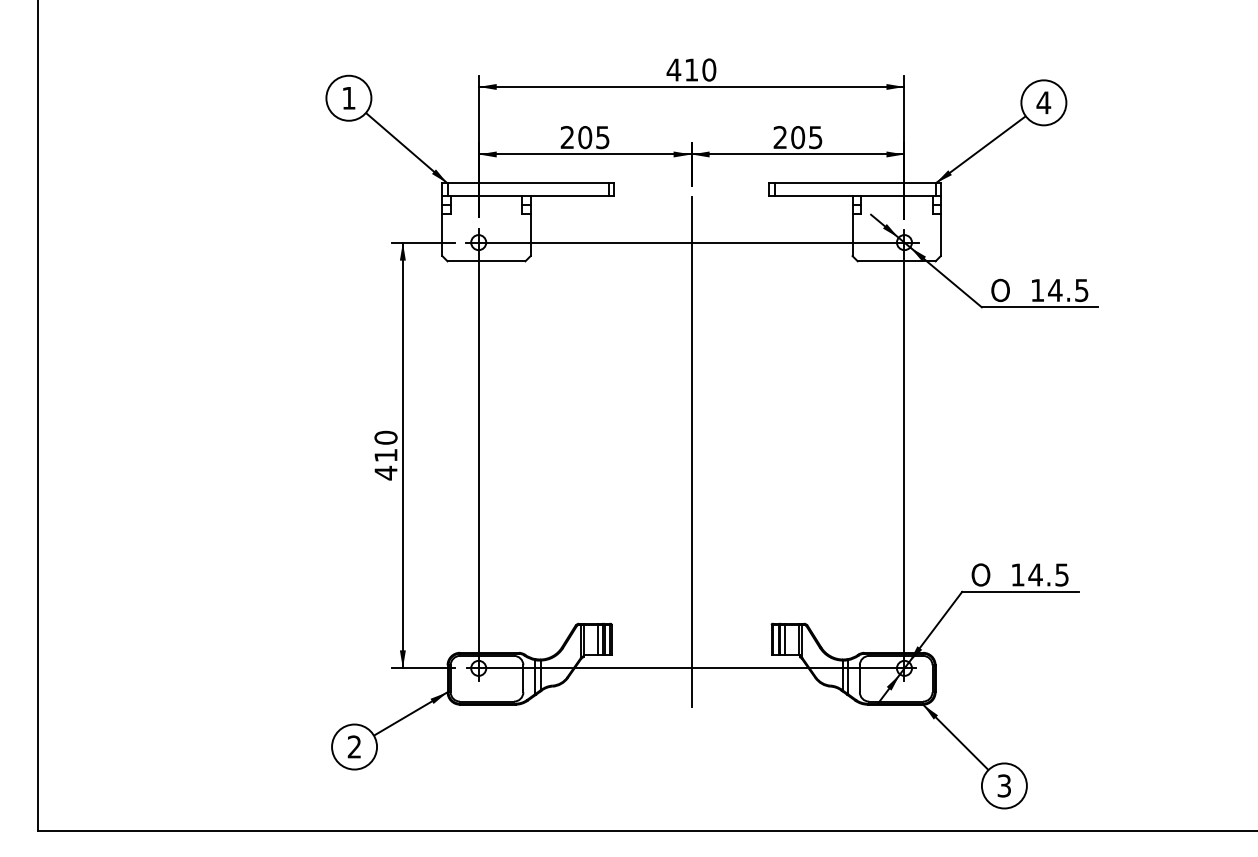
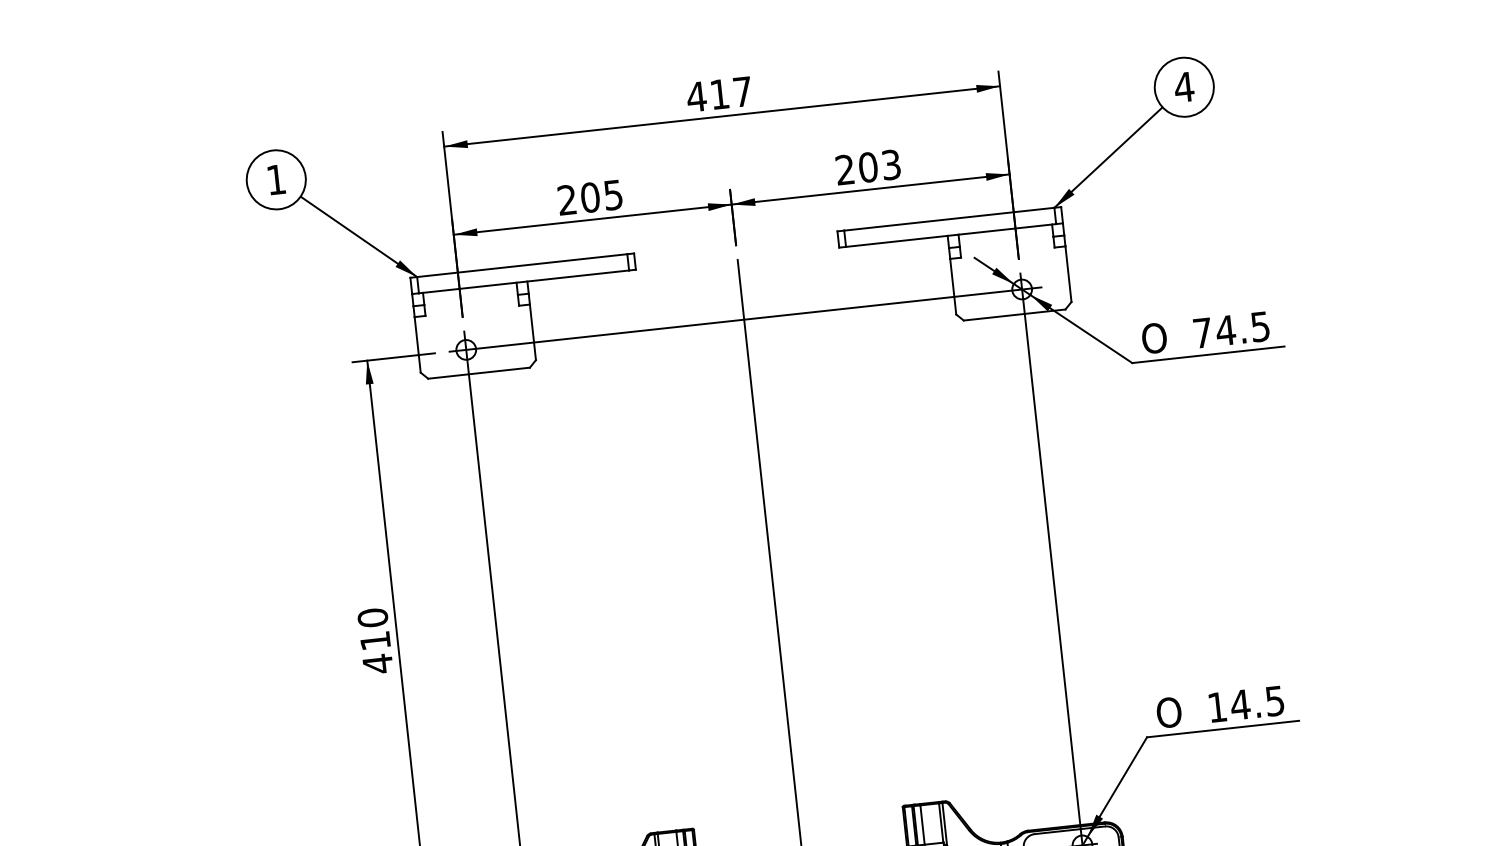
text: (709, 69) -> (743, 91), 410 -> 417
text: (815, 137) -> (891, 164), 205 -> 203
text: (1037, 290) -> (1202, 333), 14.5 -> 74.5

